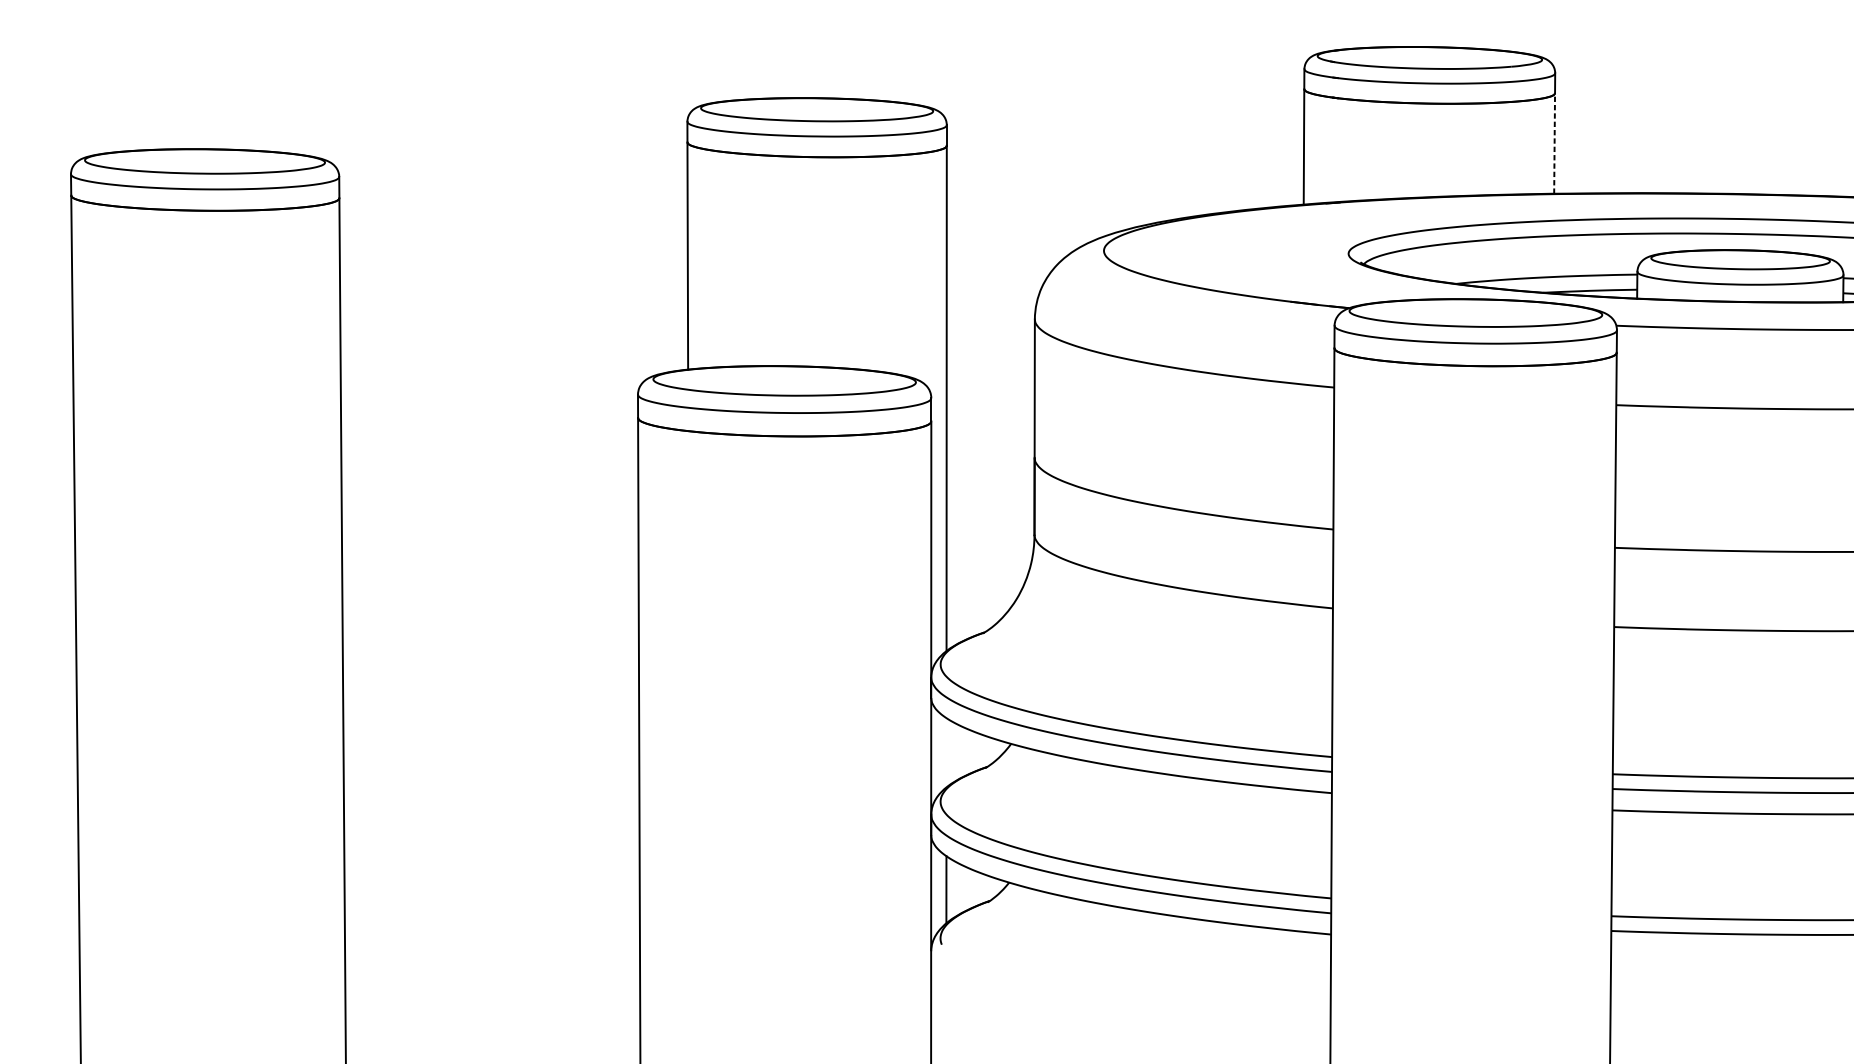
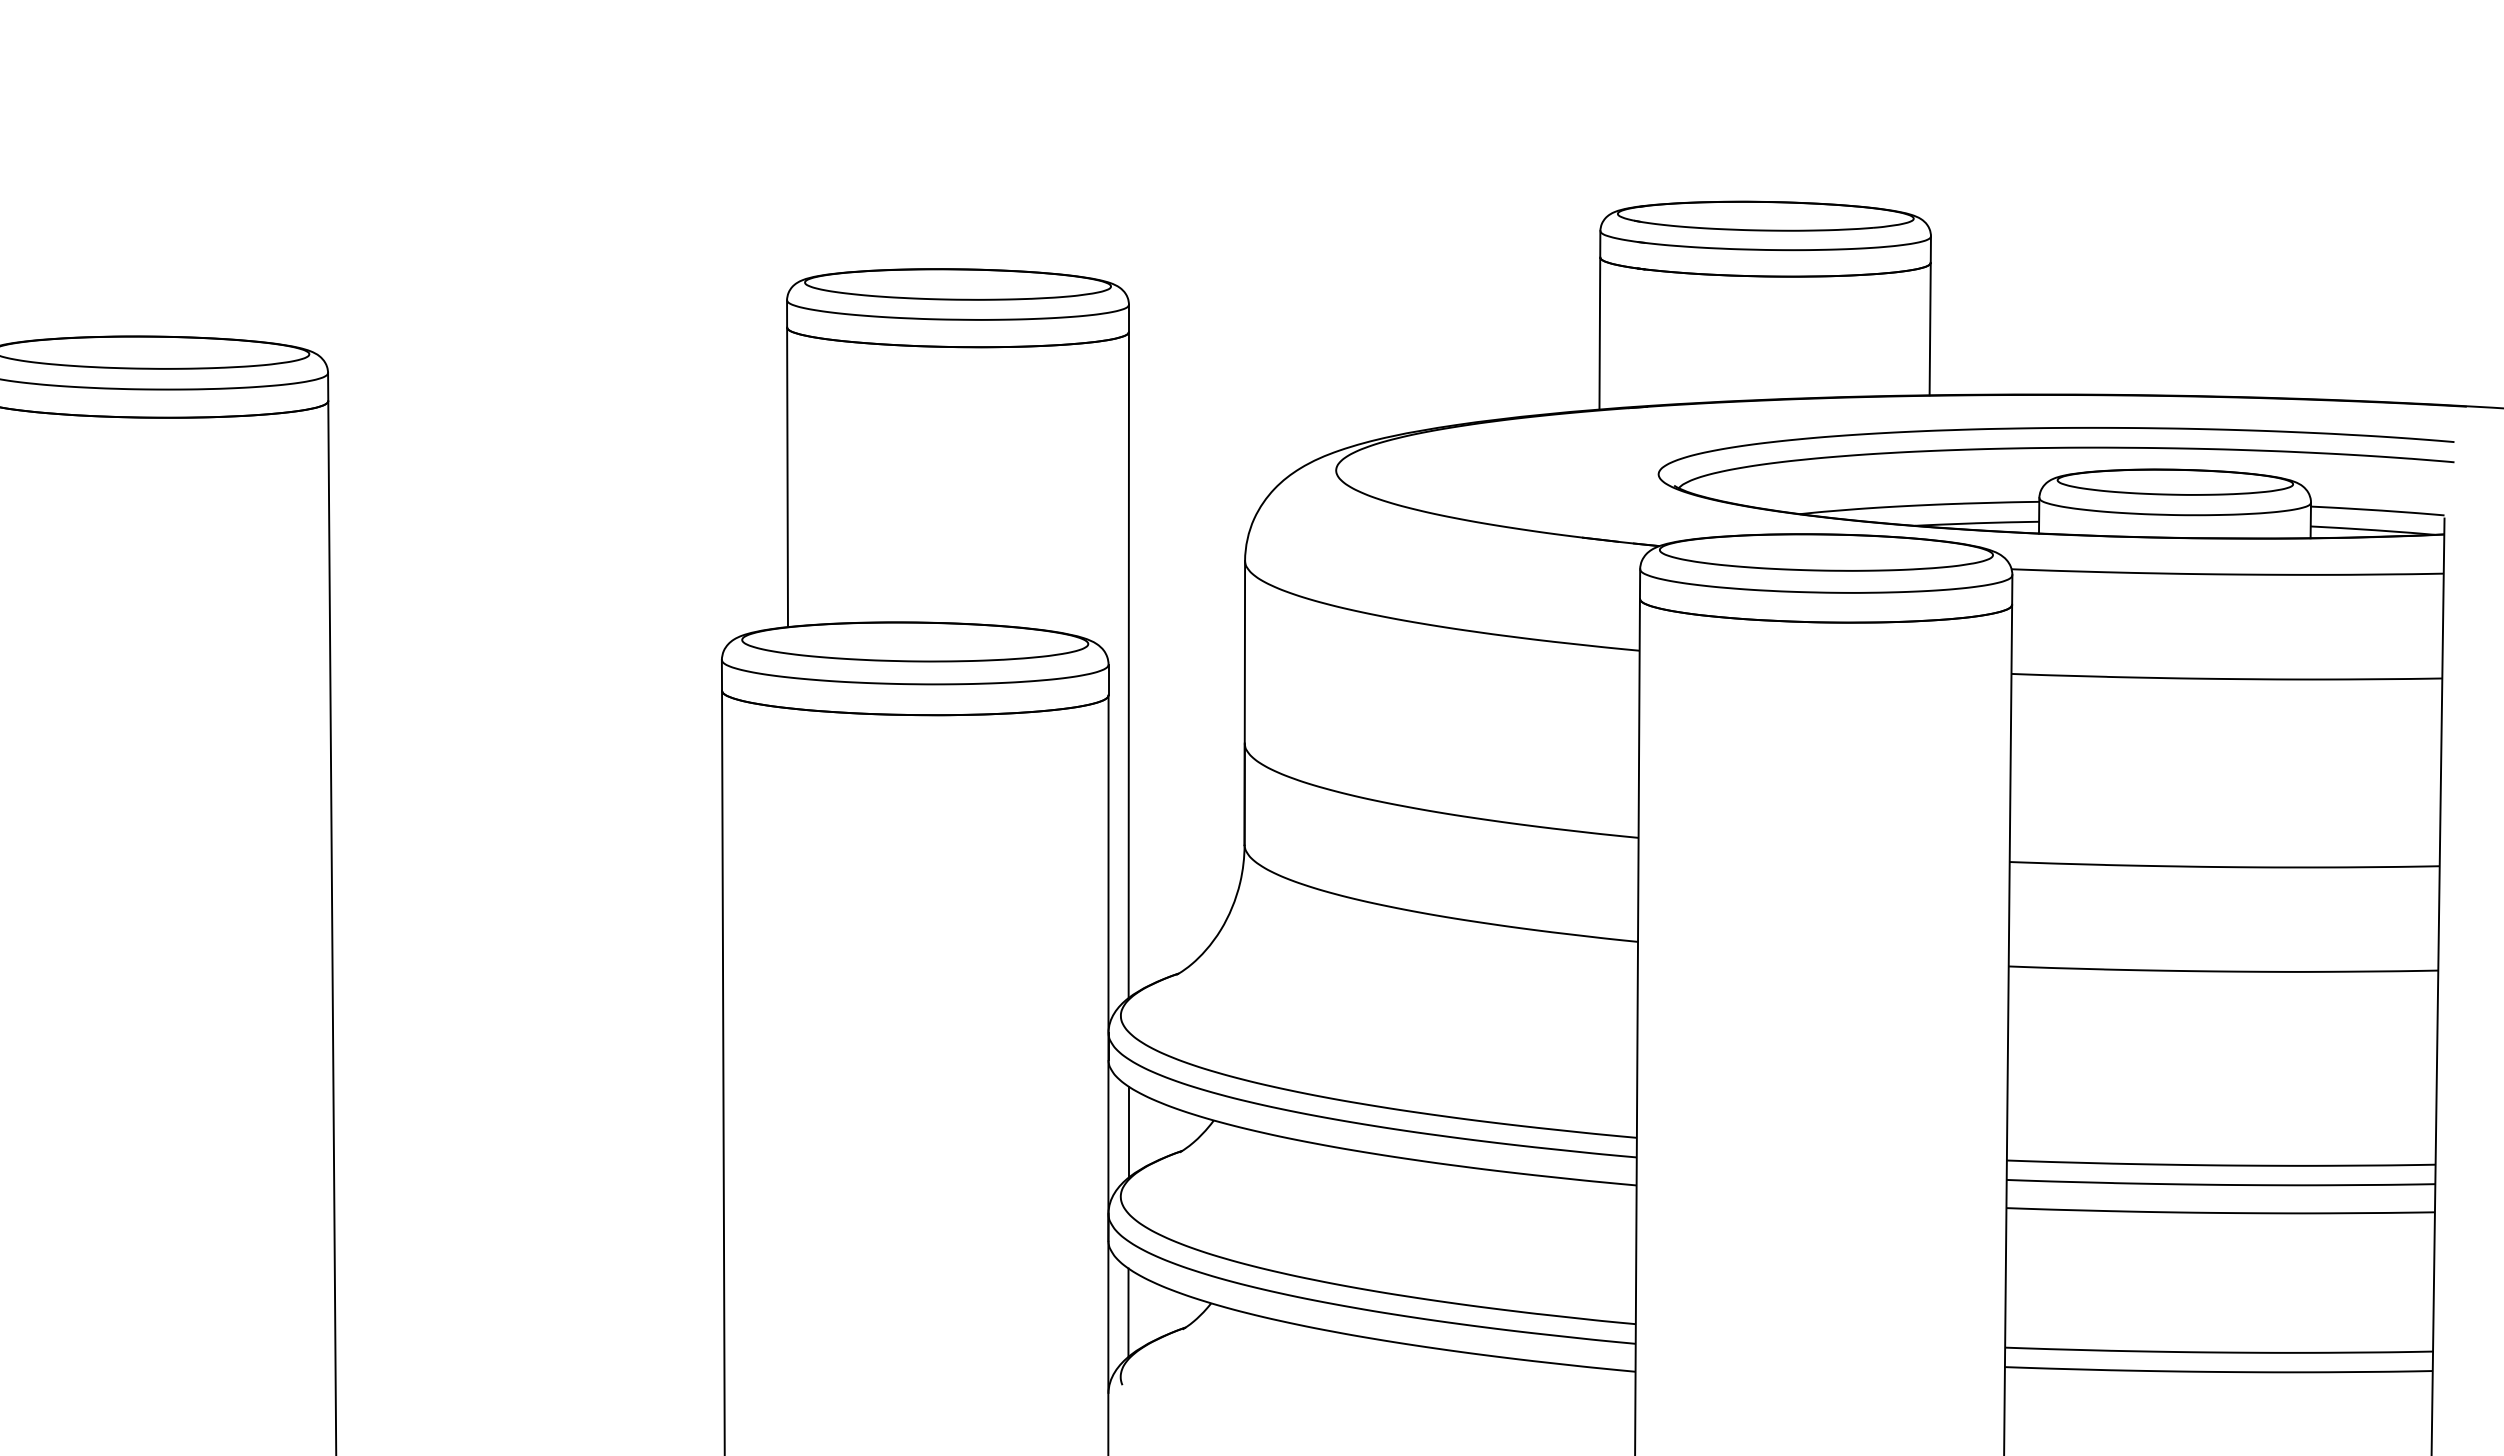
line: (1554, 143) -> (1930, 328), dashed -> solid
line: (946, 752) -> (1128, 1131), added

